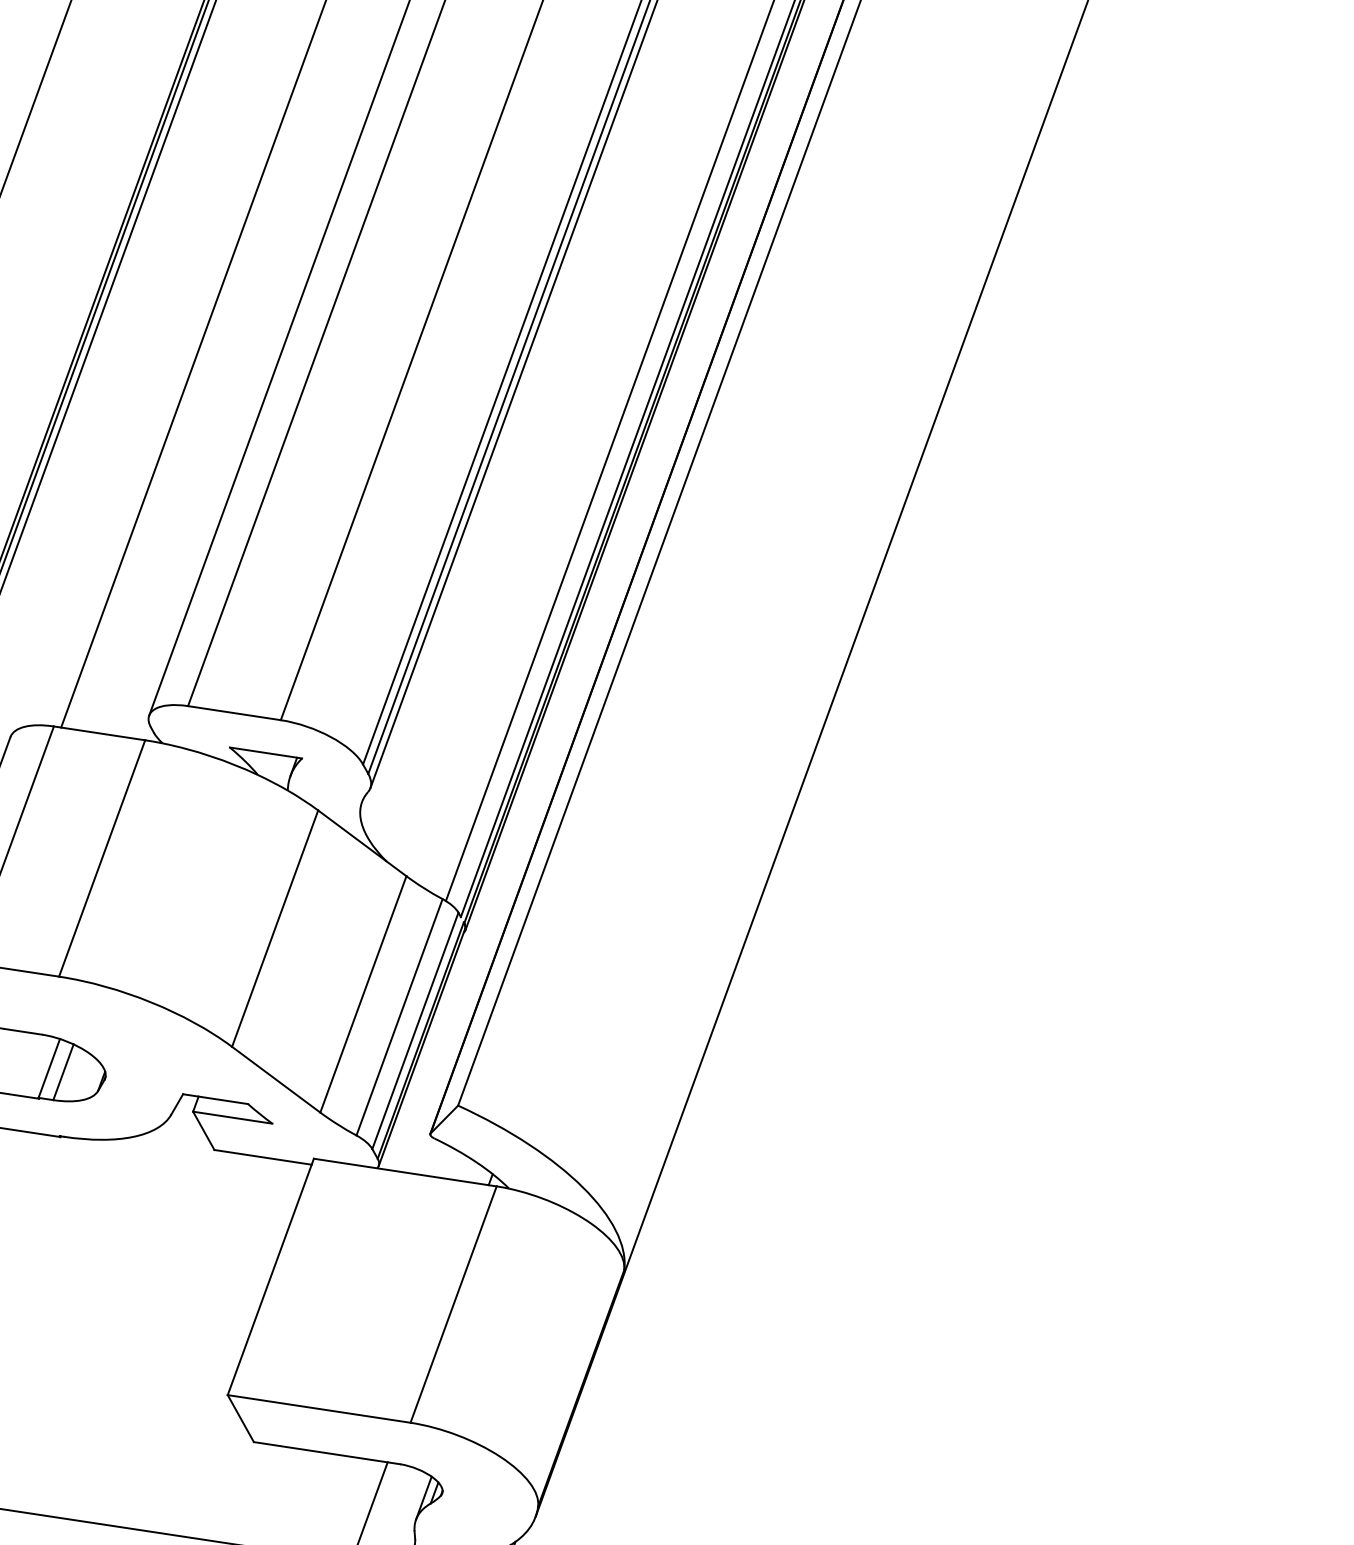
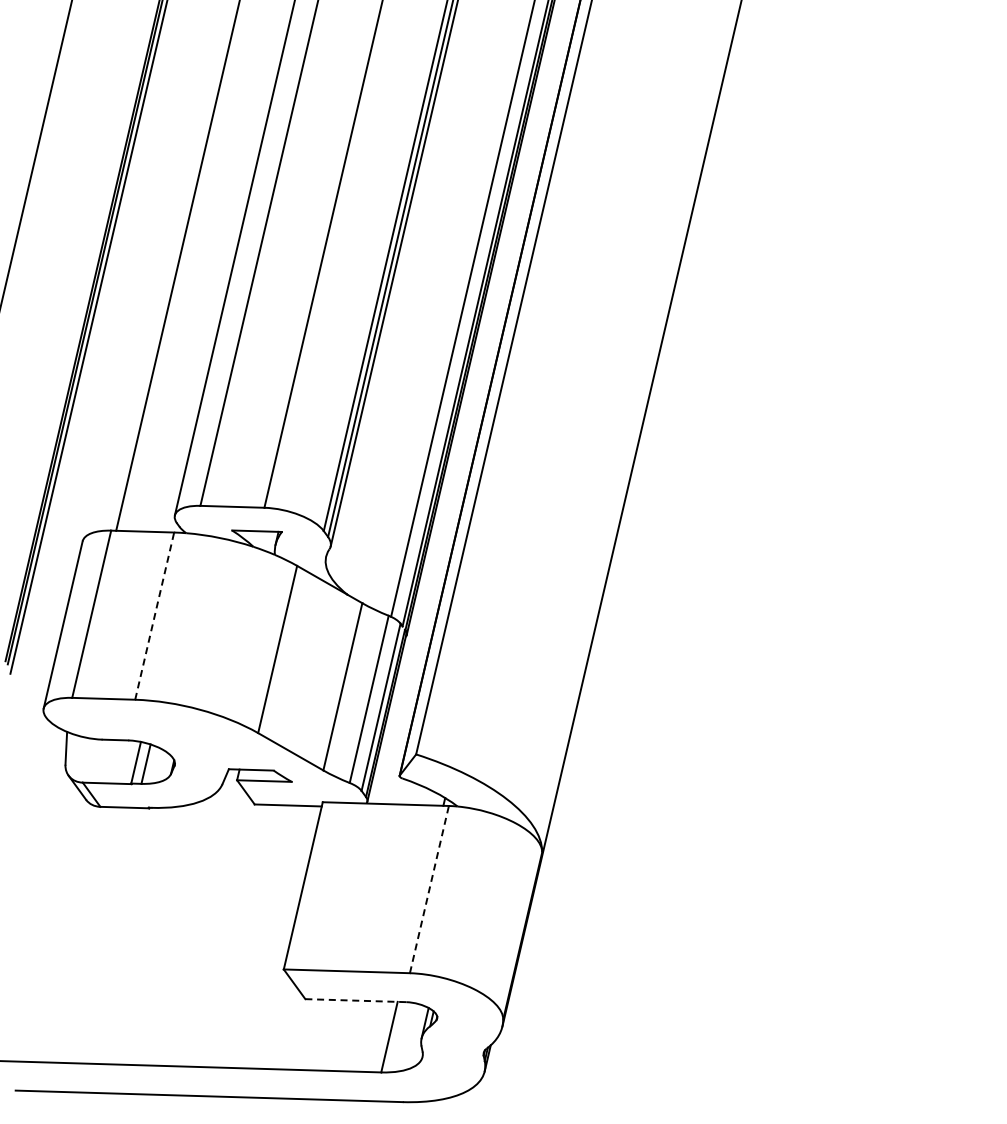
line: (101, 858) -> (154, 616), solid -> dashed
line: (453, 1304) -> (429, 889), solid -> dashed
line: (328, 1453) -> (356, 1000), solid -> dashed

